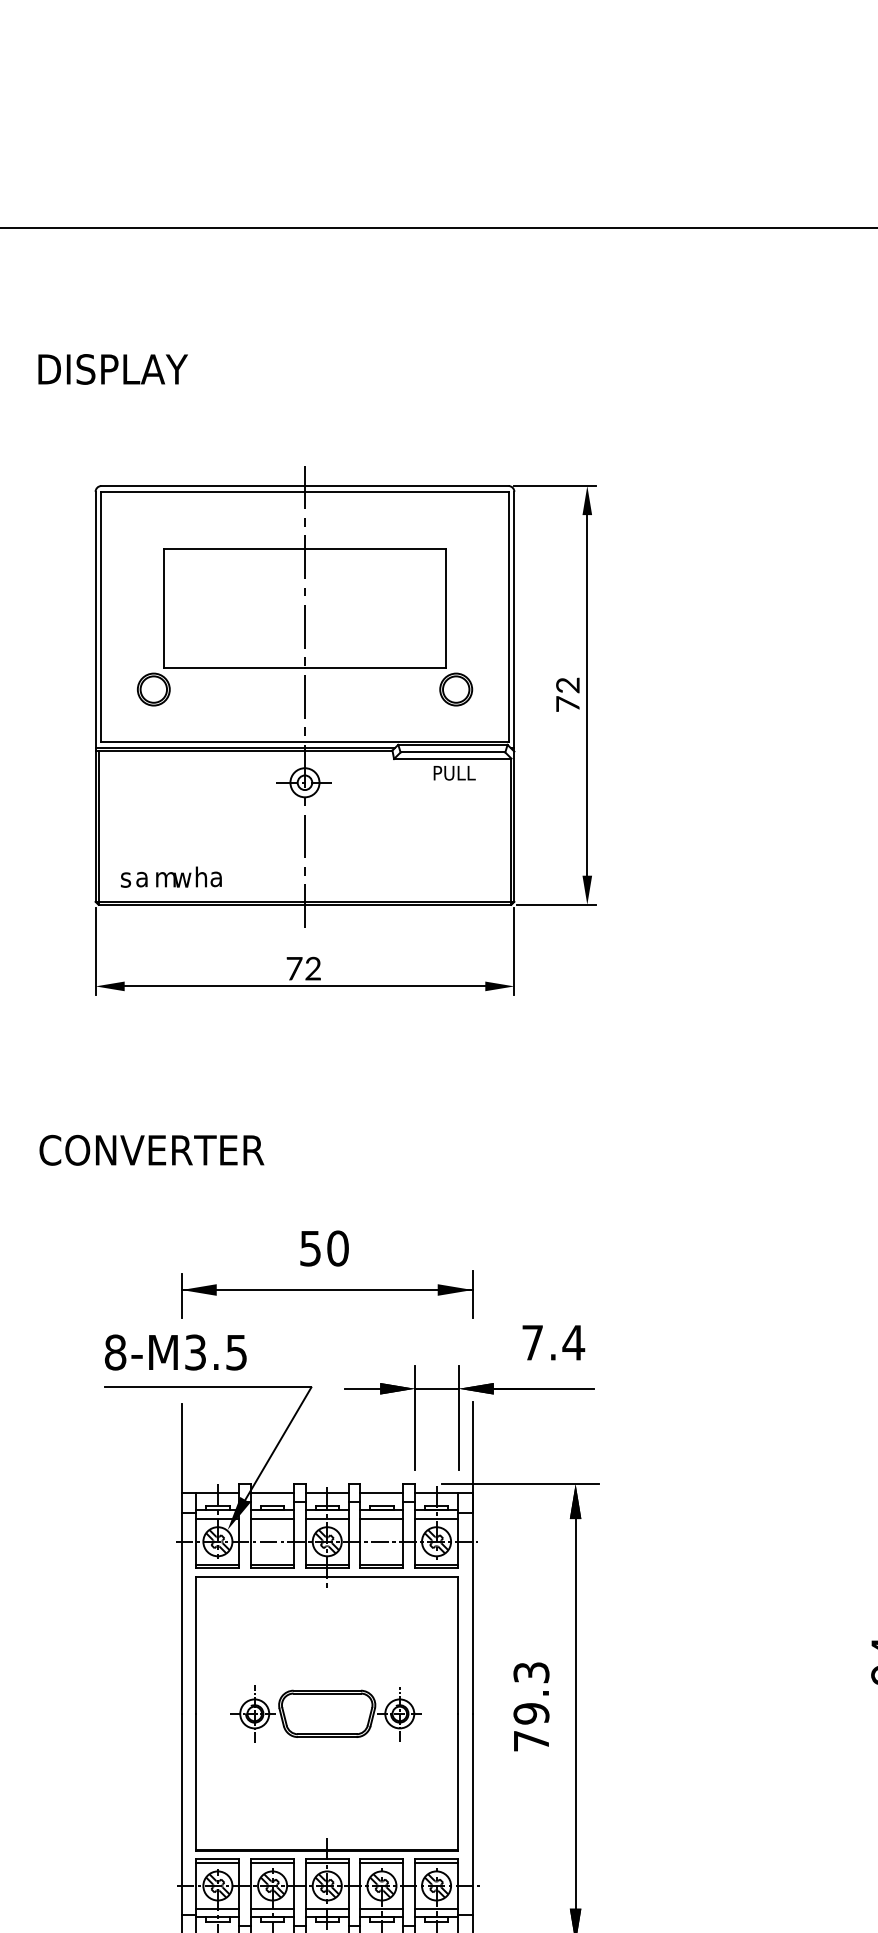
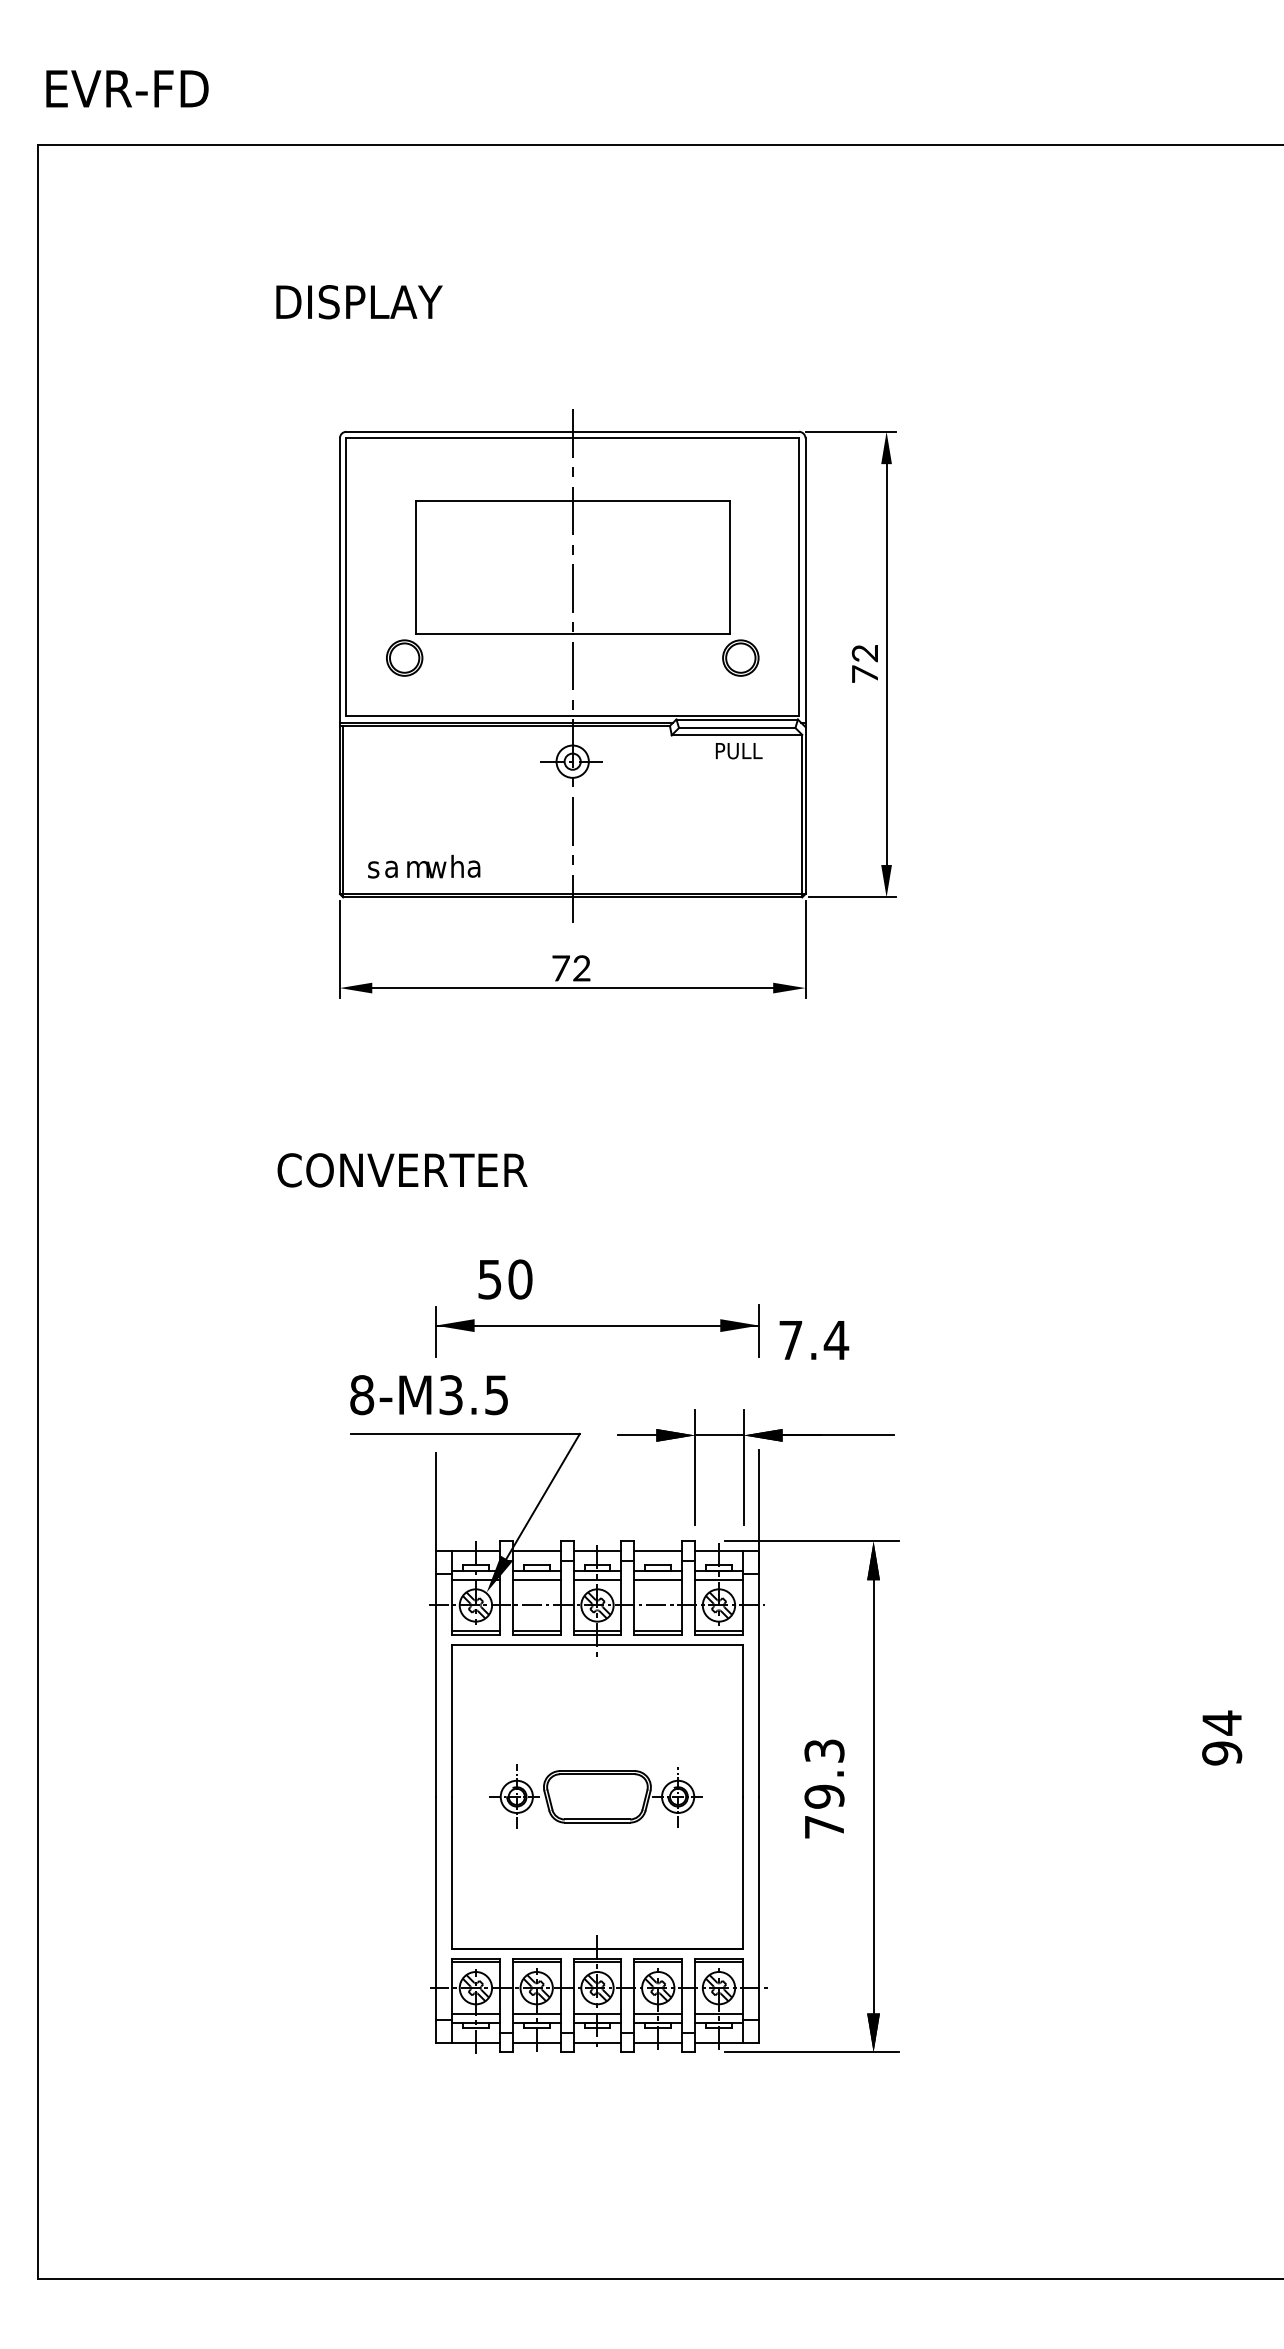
text: (324, 1248) -> (505, 1279), moved
text: (553, 1342) -> (814, 1340), moved

